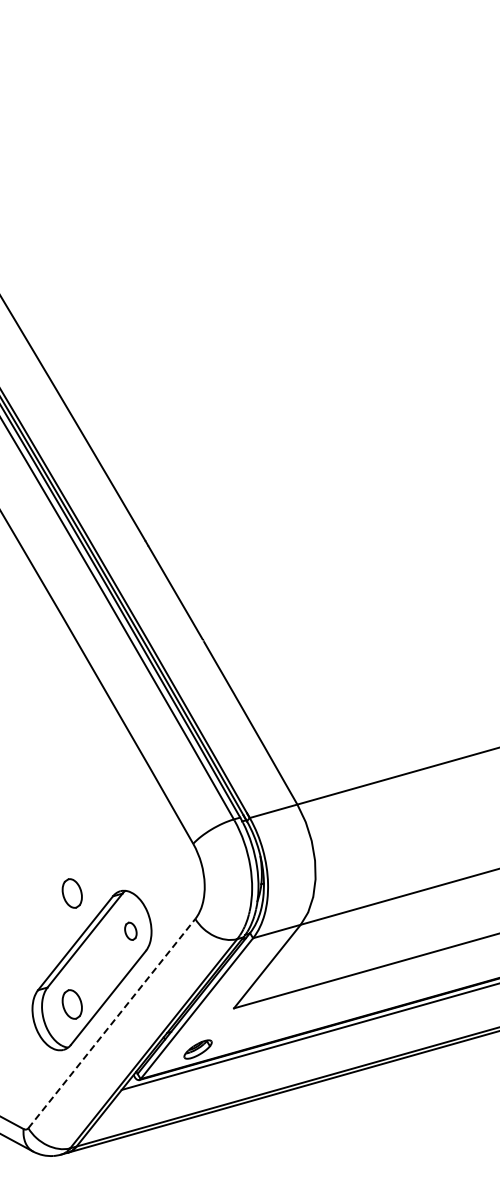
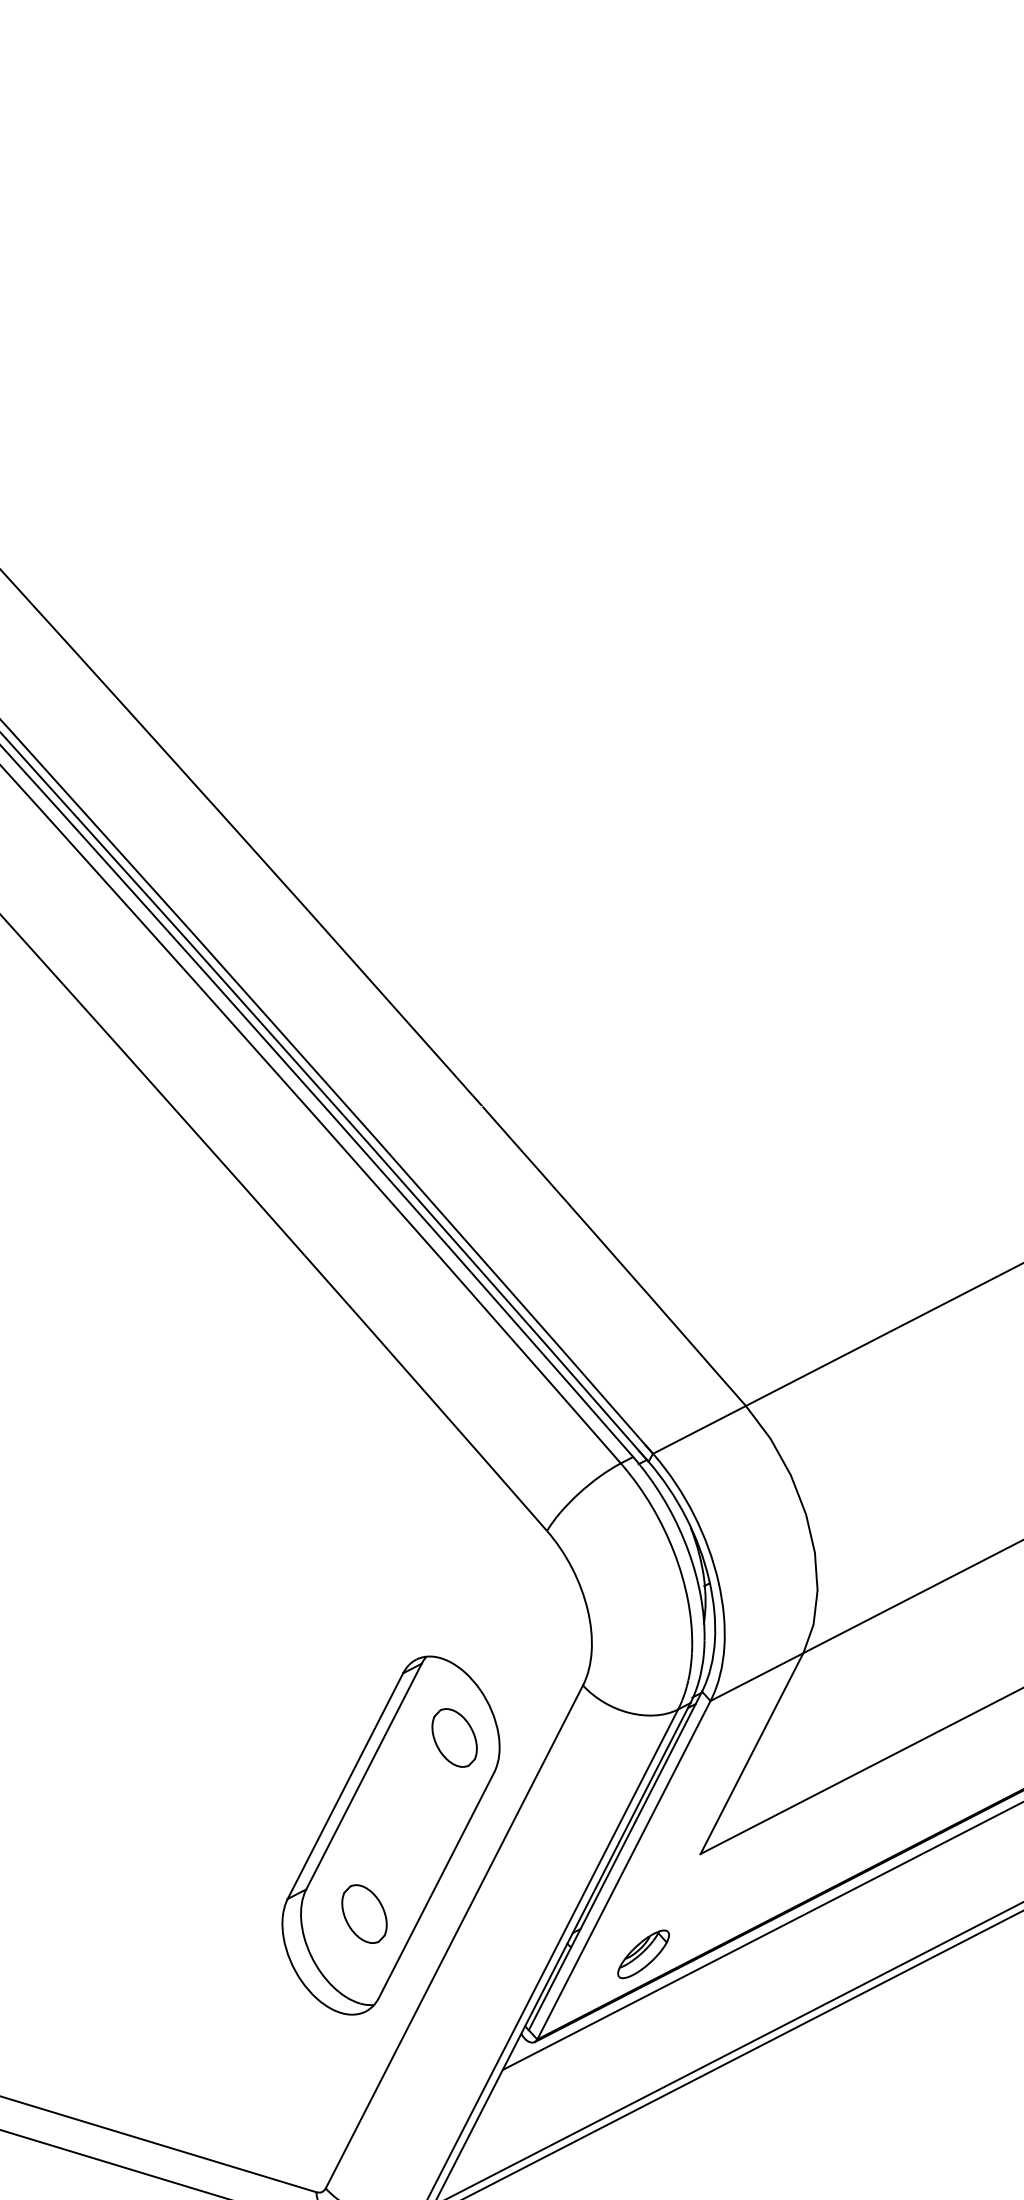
part: (71, 893) -> (316, 1684), removed
part: (130, 931) -> (454, 1738), size x1.67
line: (111, 1023) -> (453, 1936), dashed -> solid

